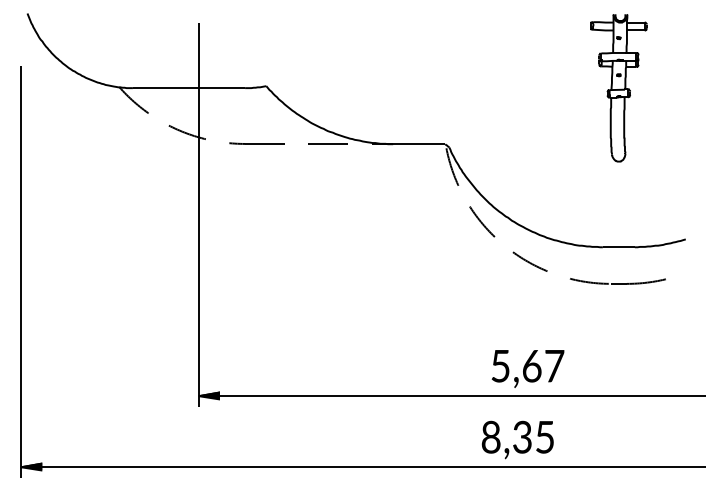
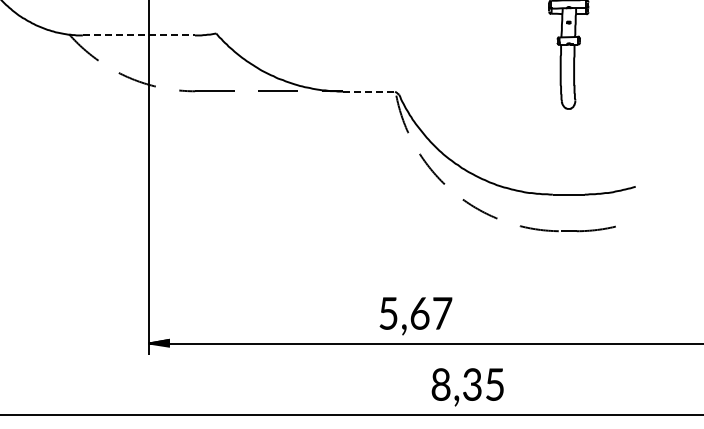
line: (189, 88) -> (139, 35), solid -> dashed
line: (419, 144) -> (369, 91), solid -> dashed
text: (527, 368) -> (415, 315), moved

